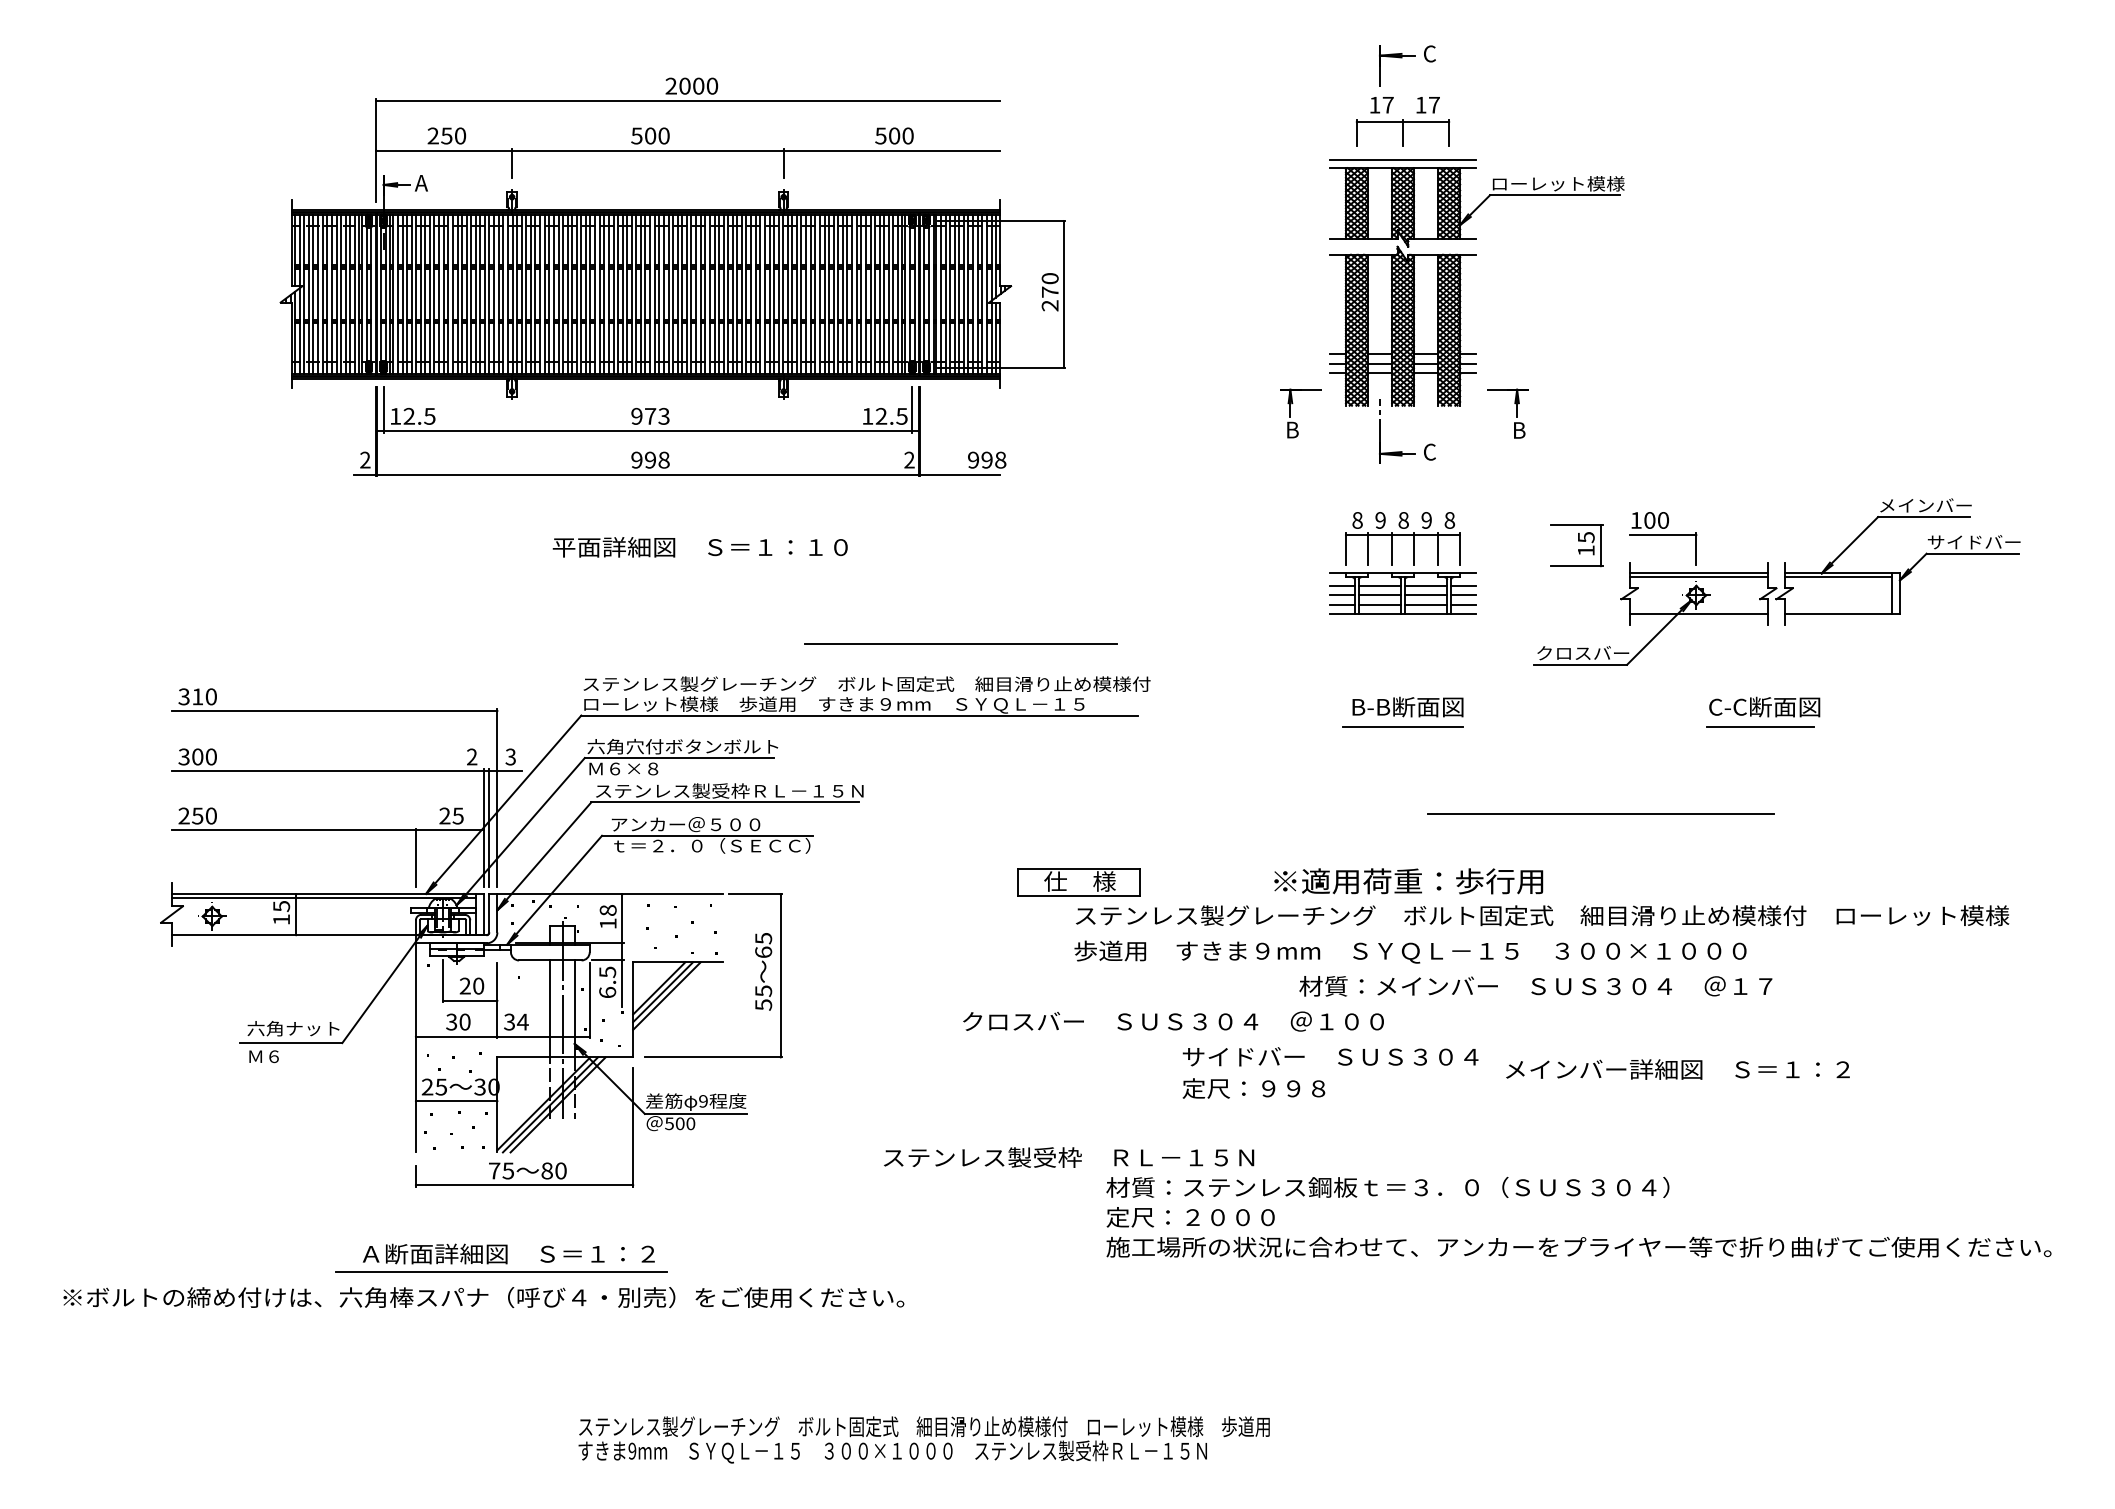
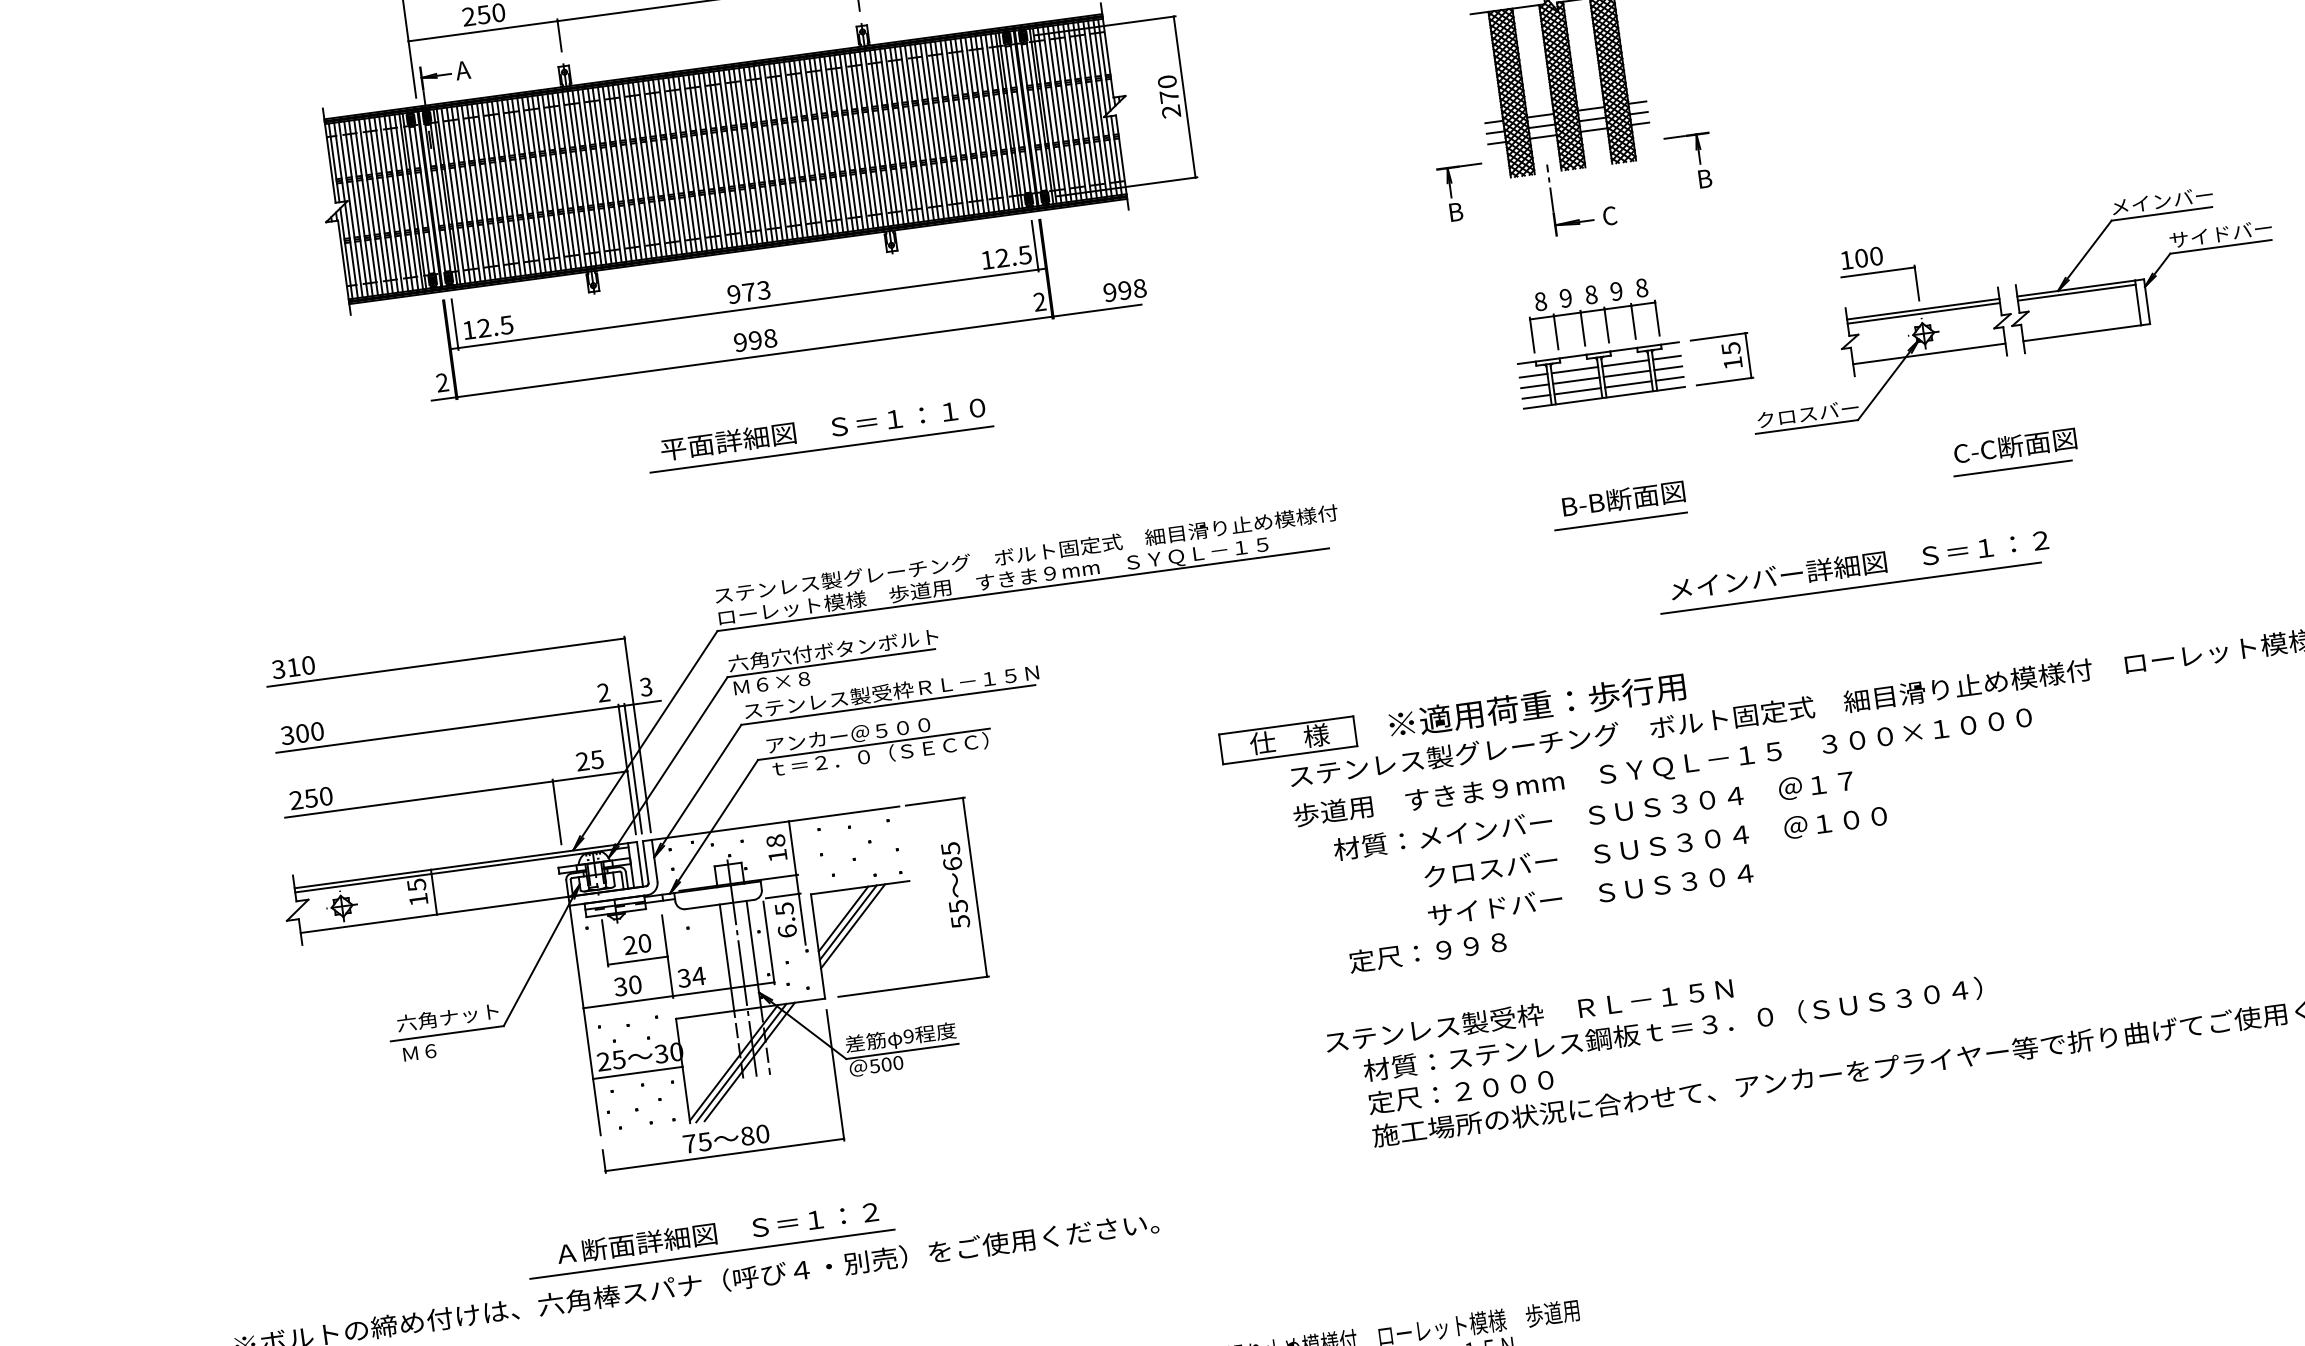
part: (1576, 545) -> (1721, 358), moved
line: (960, 643) -> (821, 449), moved
text: (1408, 881) -> (1537, 705), moved
text: (1535, 986) -> (1593, 815), moved
text: (1173, 1021) -> (1655, 846), moved
text: (1677, 1069) -> (1859, 564), moved
text: (1253, 1088) -> (1427, 952), moved
text: (1069, 1157) -> (1529, 1015), moved

